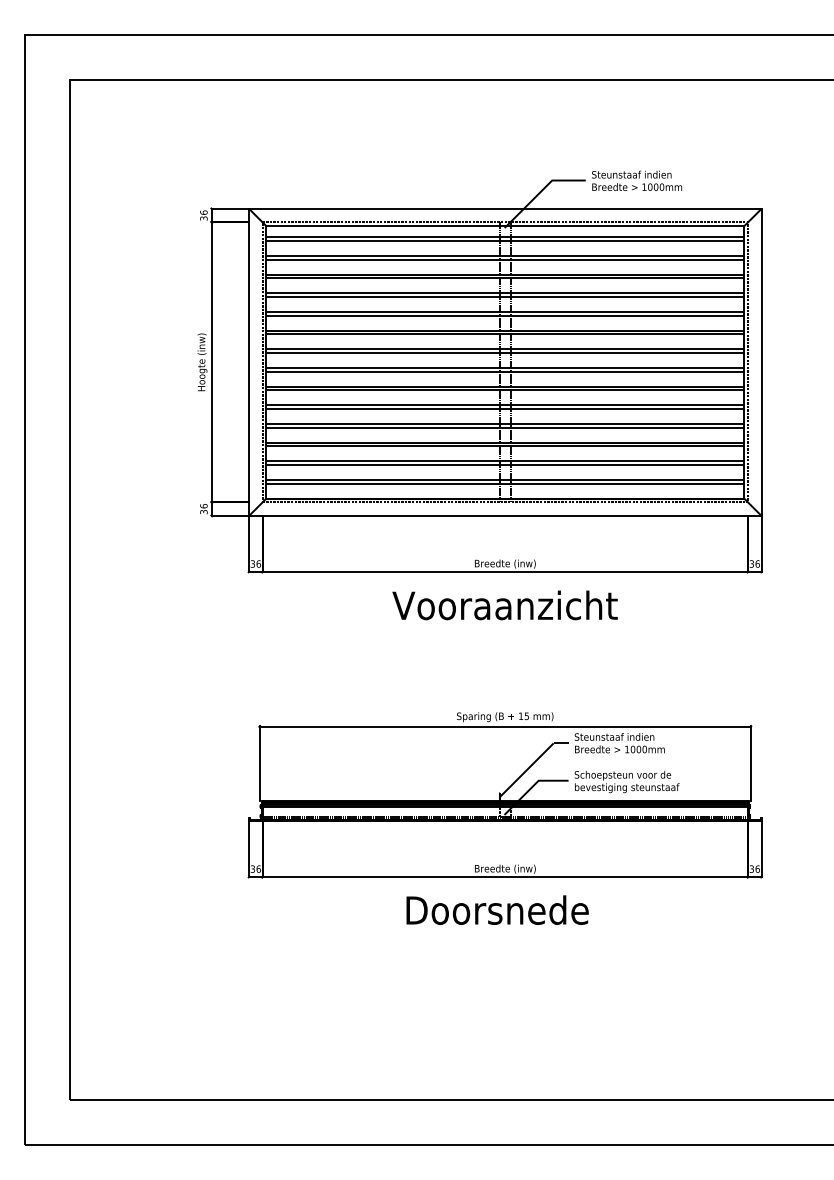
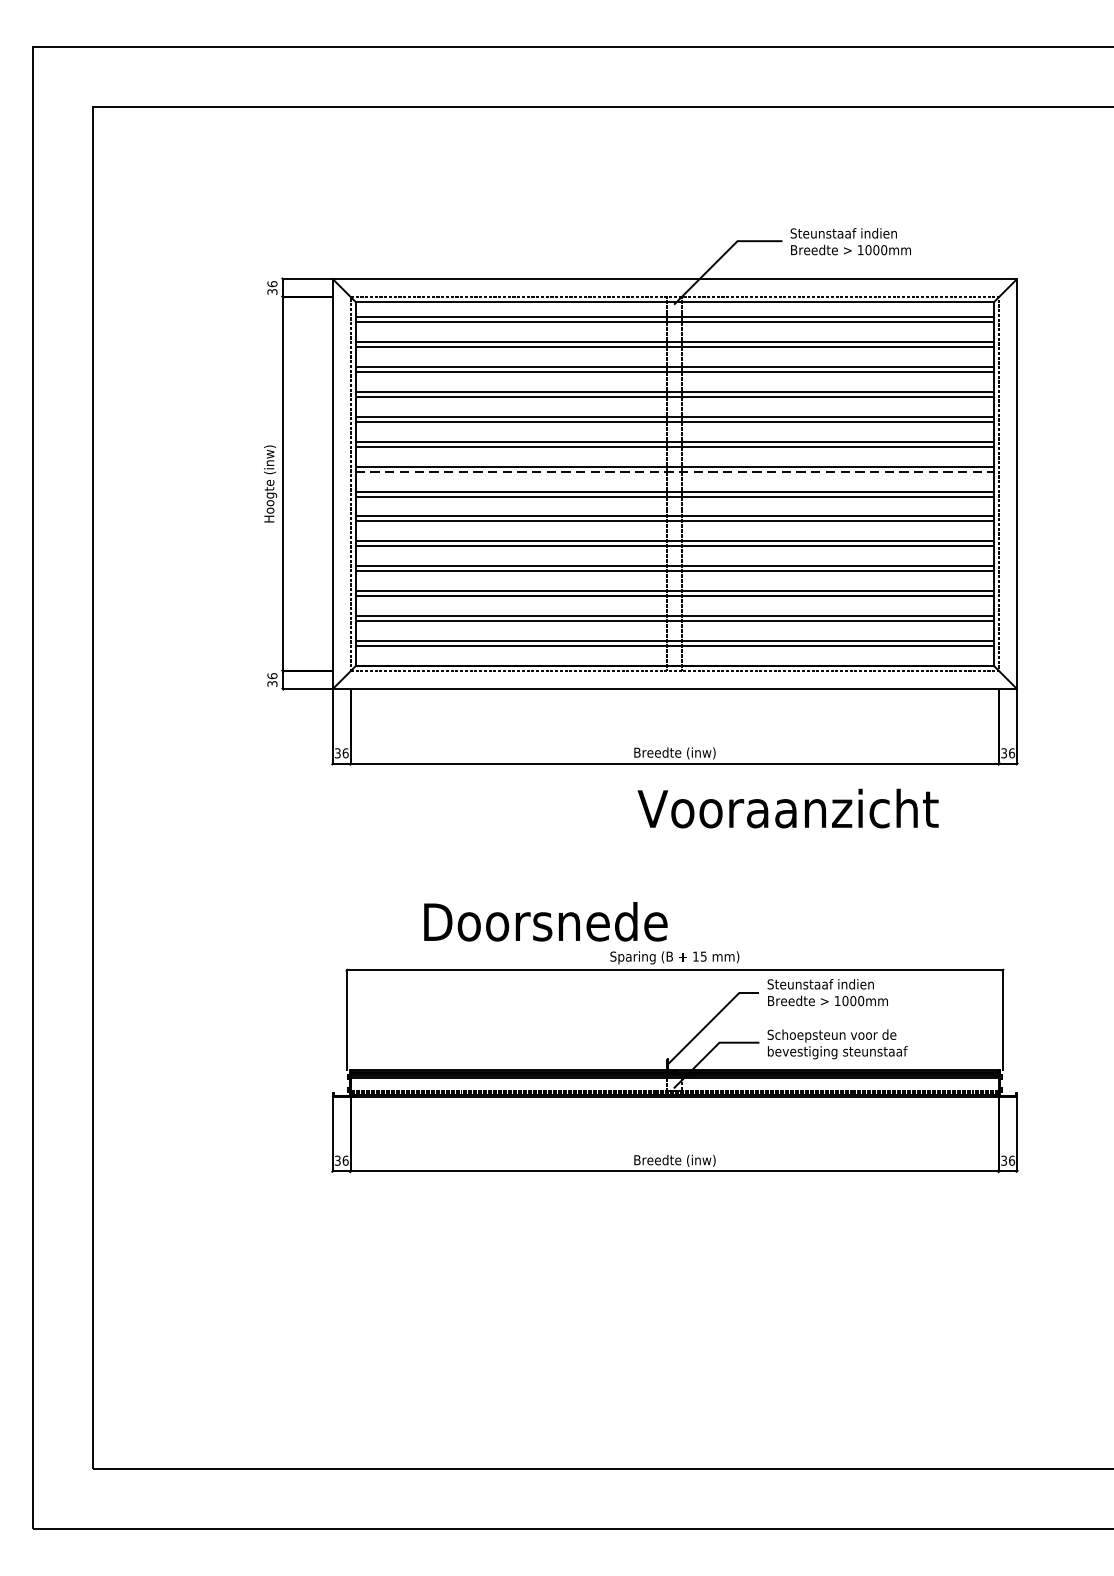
line: (505, 353) -> (675, 472), solid -> dashed
text: (504, 605) -> (787, 808), moved
text: (497, 909) -> (545, 920), moved

